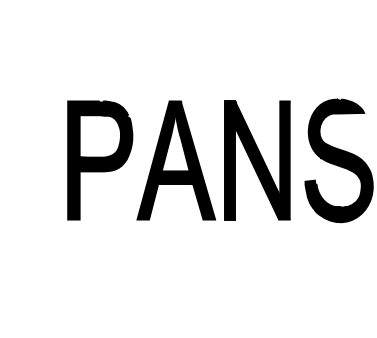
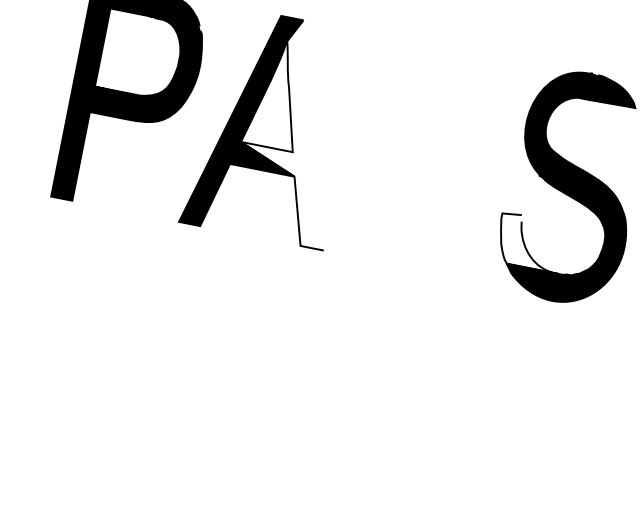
fill: (188, 160) -> (294, 131), removed
part: (257, 160) -> (421, 156), removed
fill: (323, 193) -> (531, 241), removed

